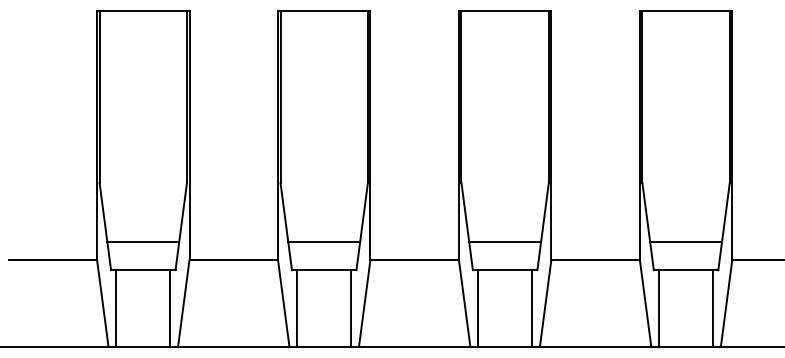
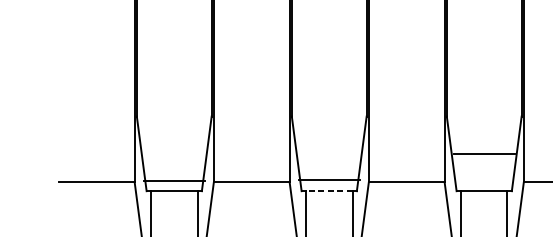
line: (143, 242) -> (174, 181), moved
line: (324, 242) -> (329, 180), moved
line: (505, 242) -> (484, 153), moved
line: (323, 270) -> (328, 191), solid -> dashed

